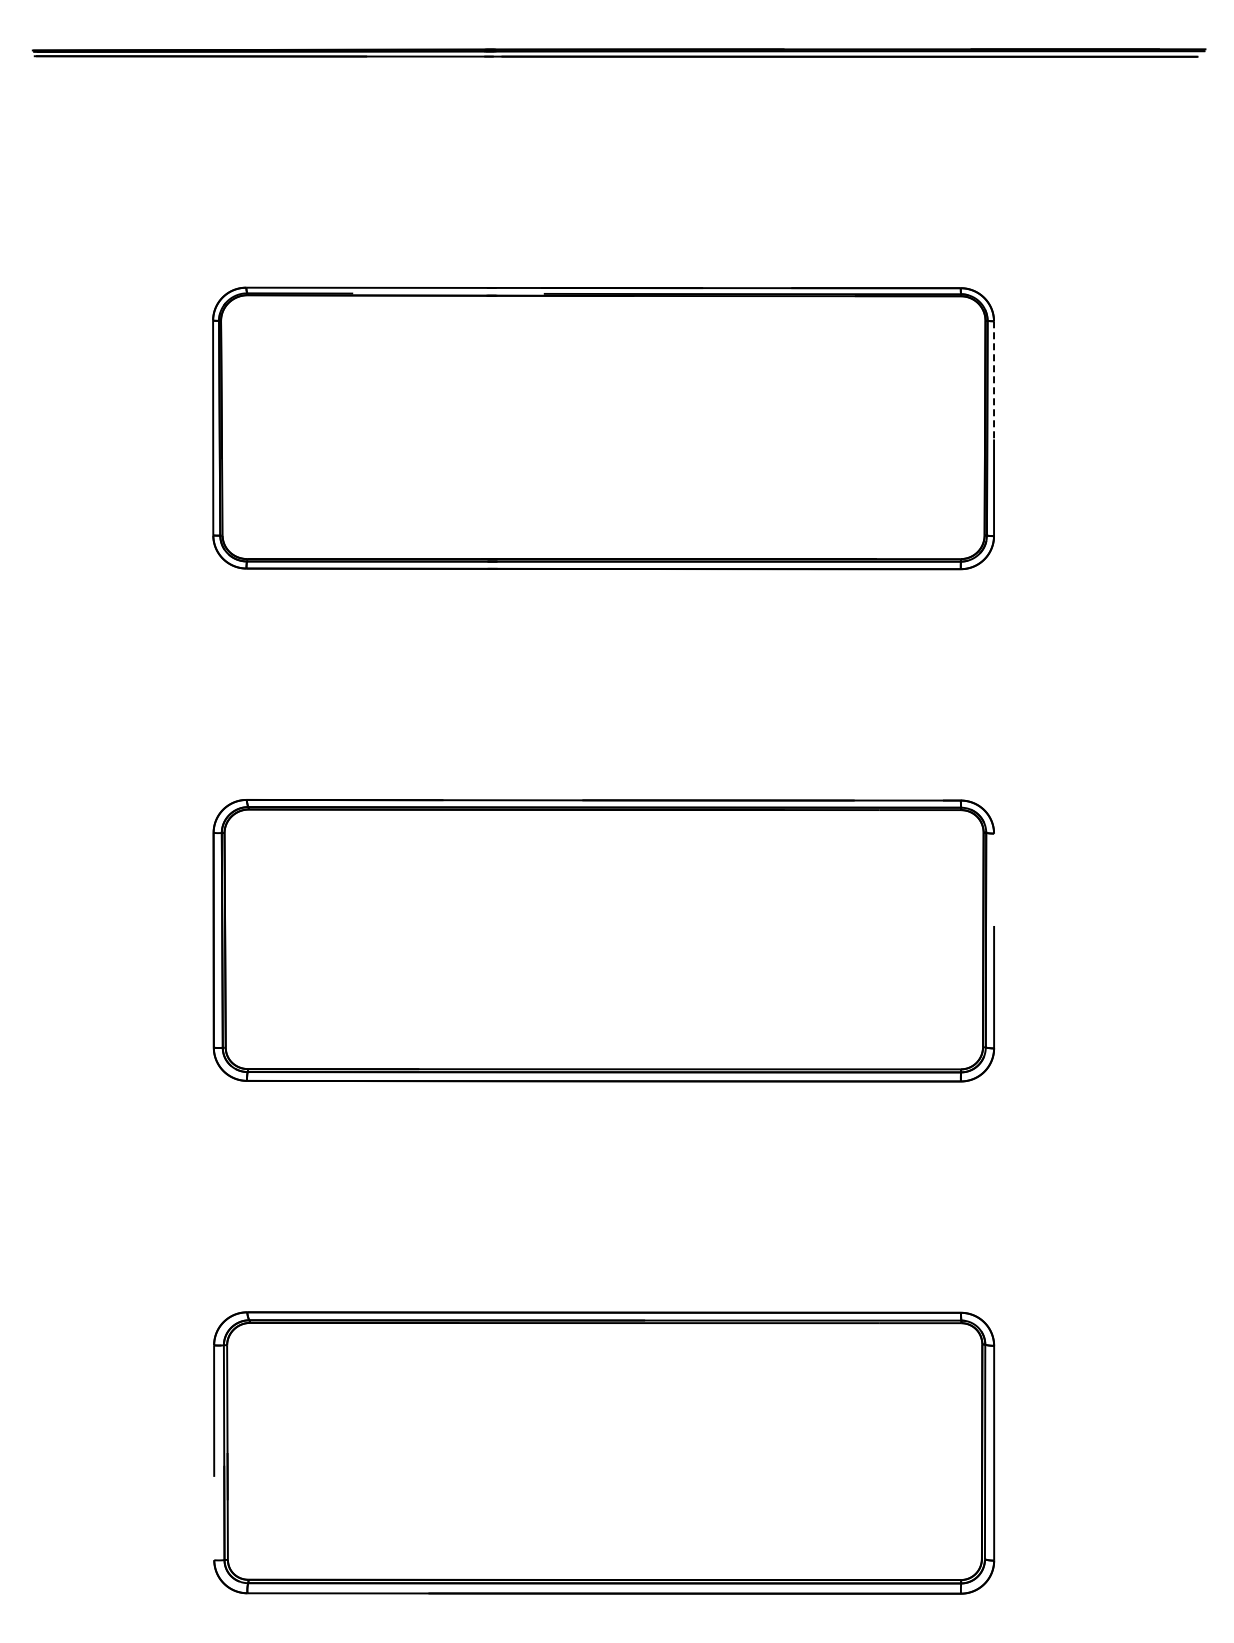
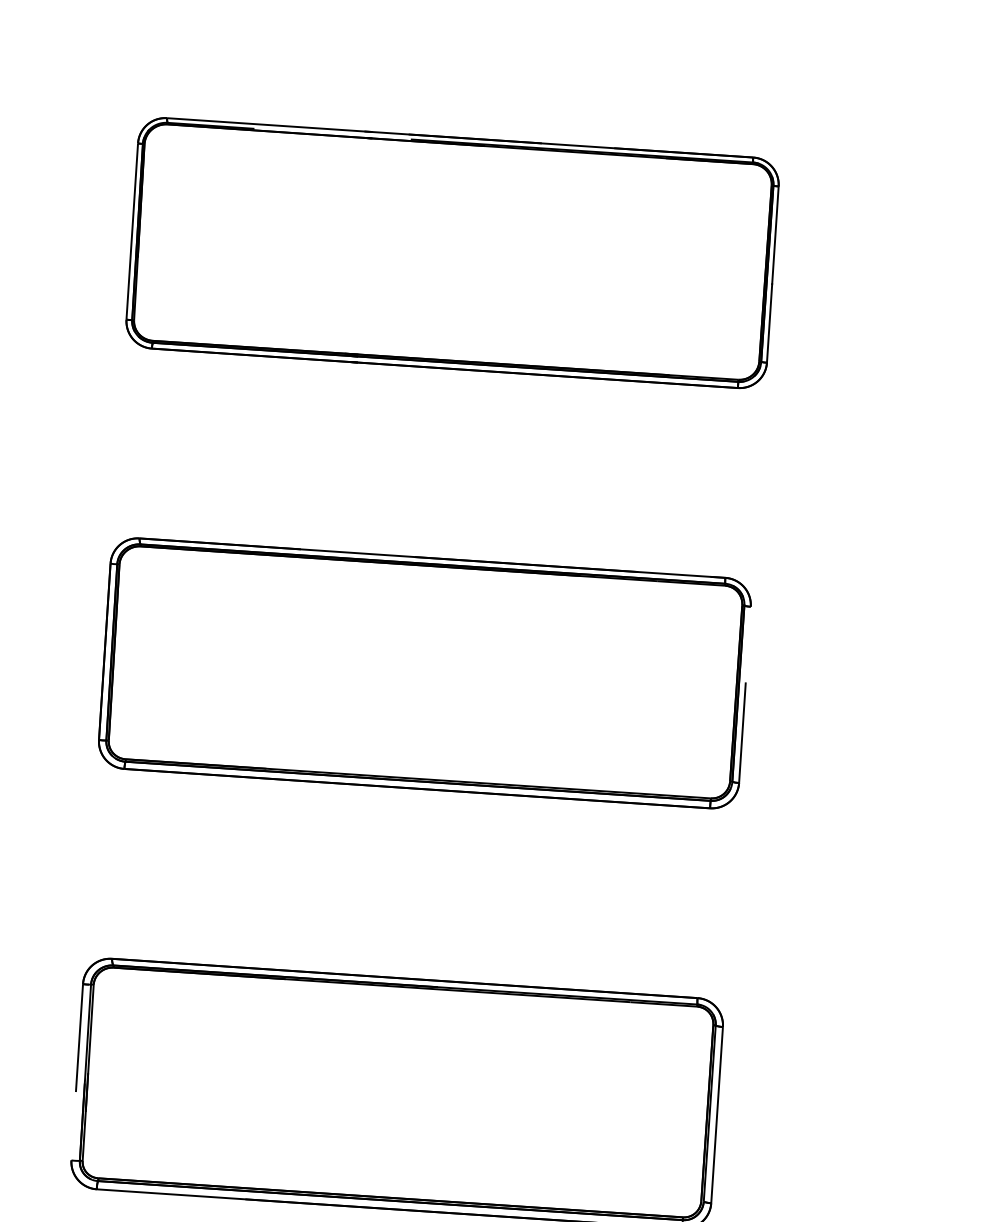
line: (994, 380) -> (775, 235), dashed -> solid

